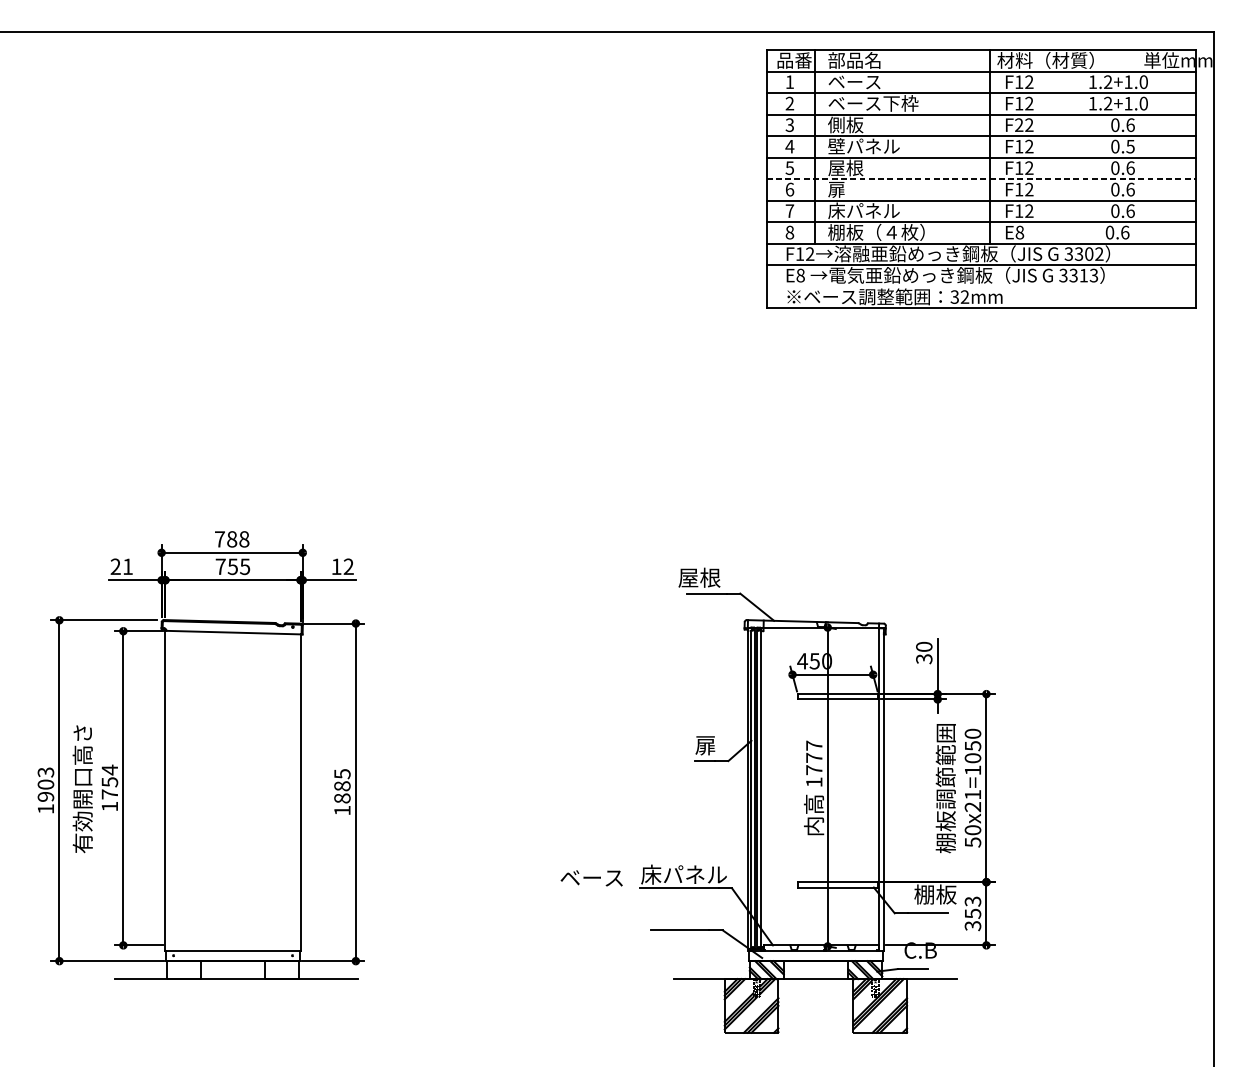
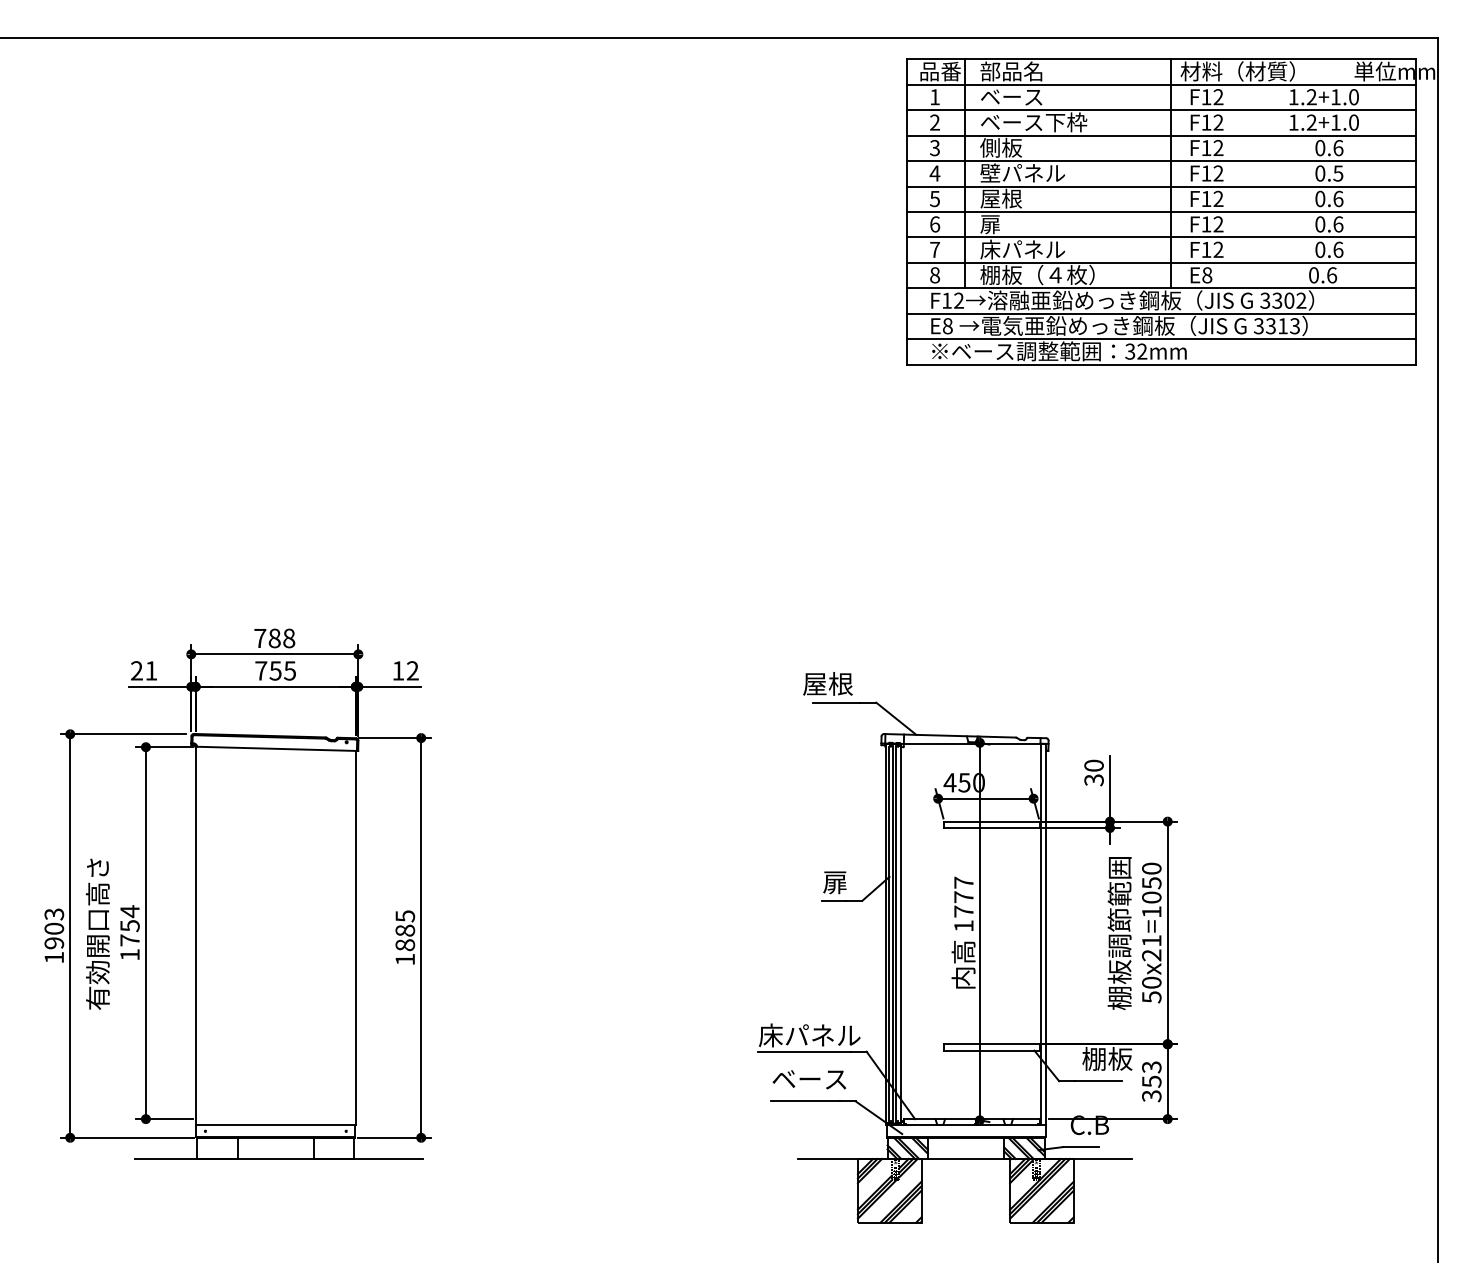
text: (1019, 124) -> (1206, 147), F22 -> F12
line: (982, 178) -> (1162, 211), dashed -> solid
line: (981, 286) -> (1161, 339), added
text: (591, 878) -> (809, 1079), moved

